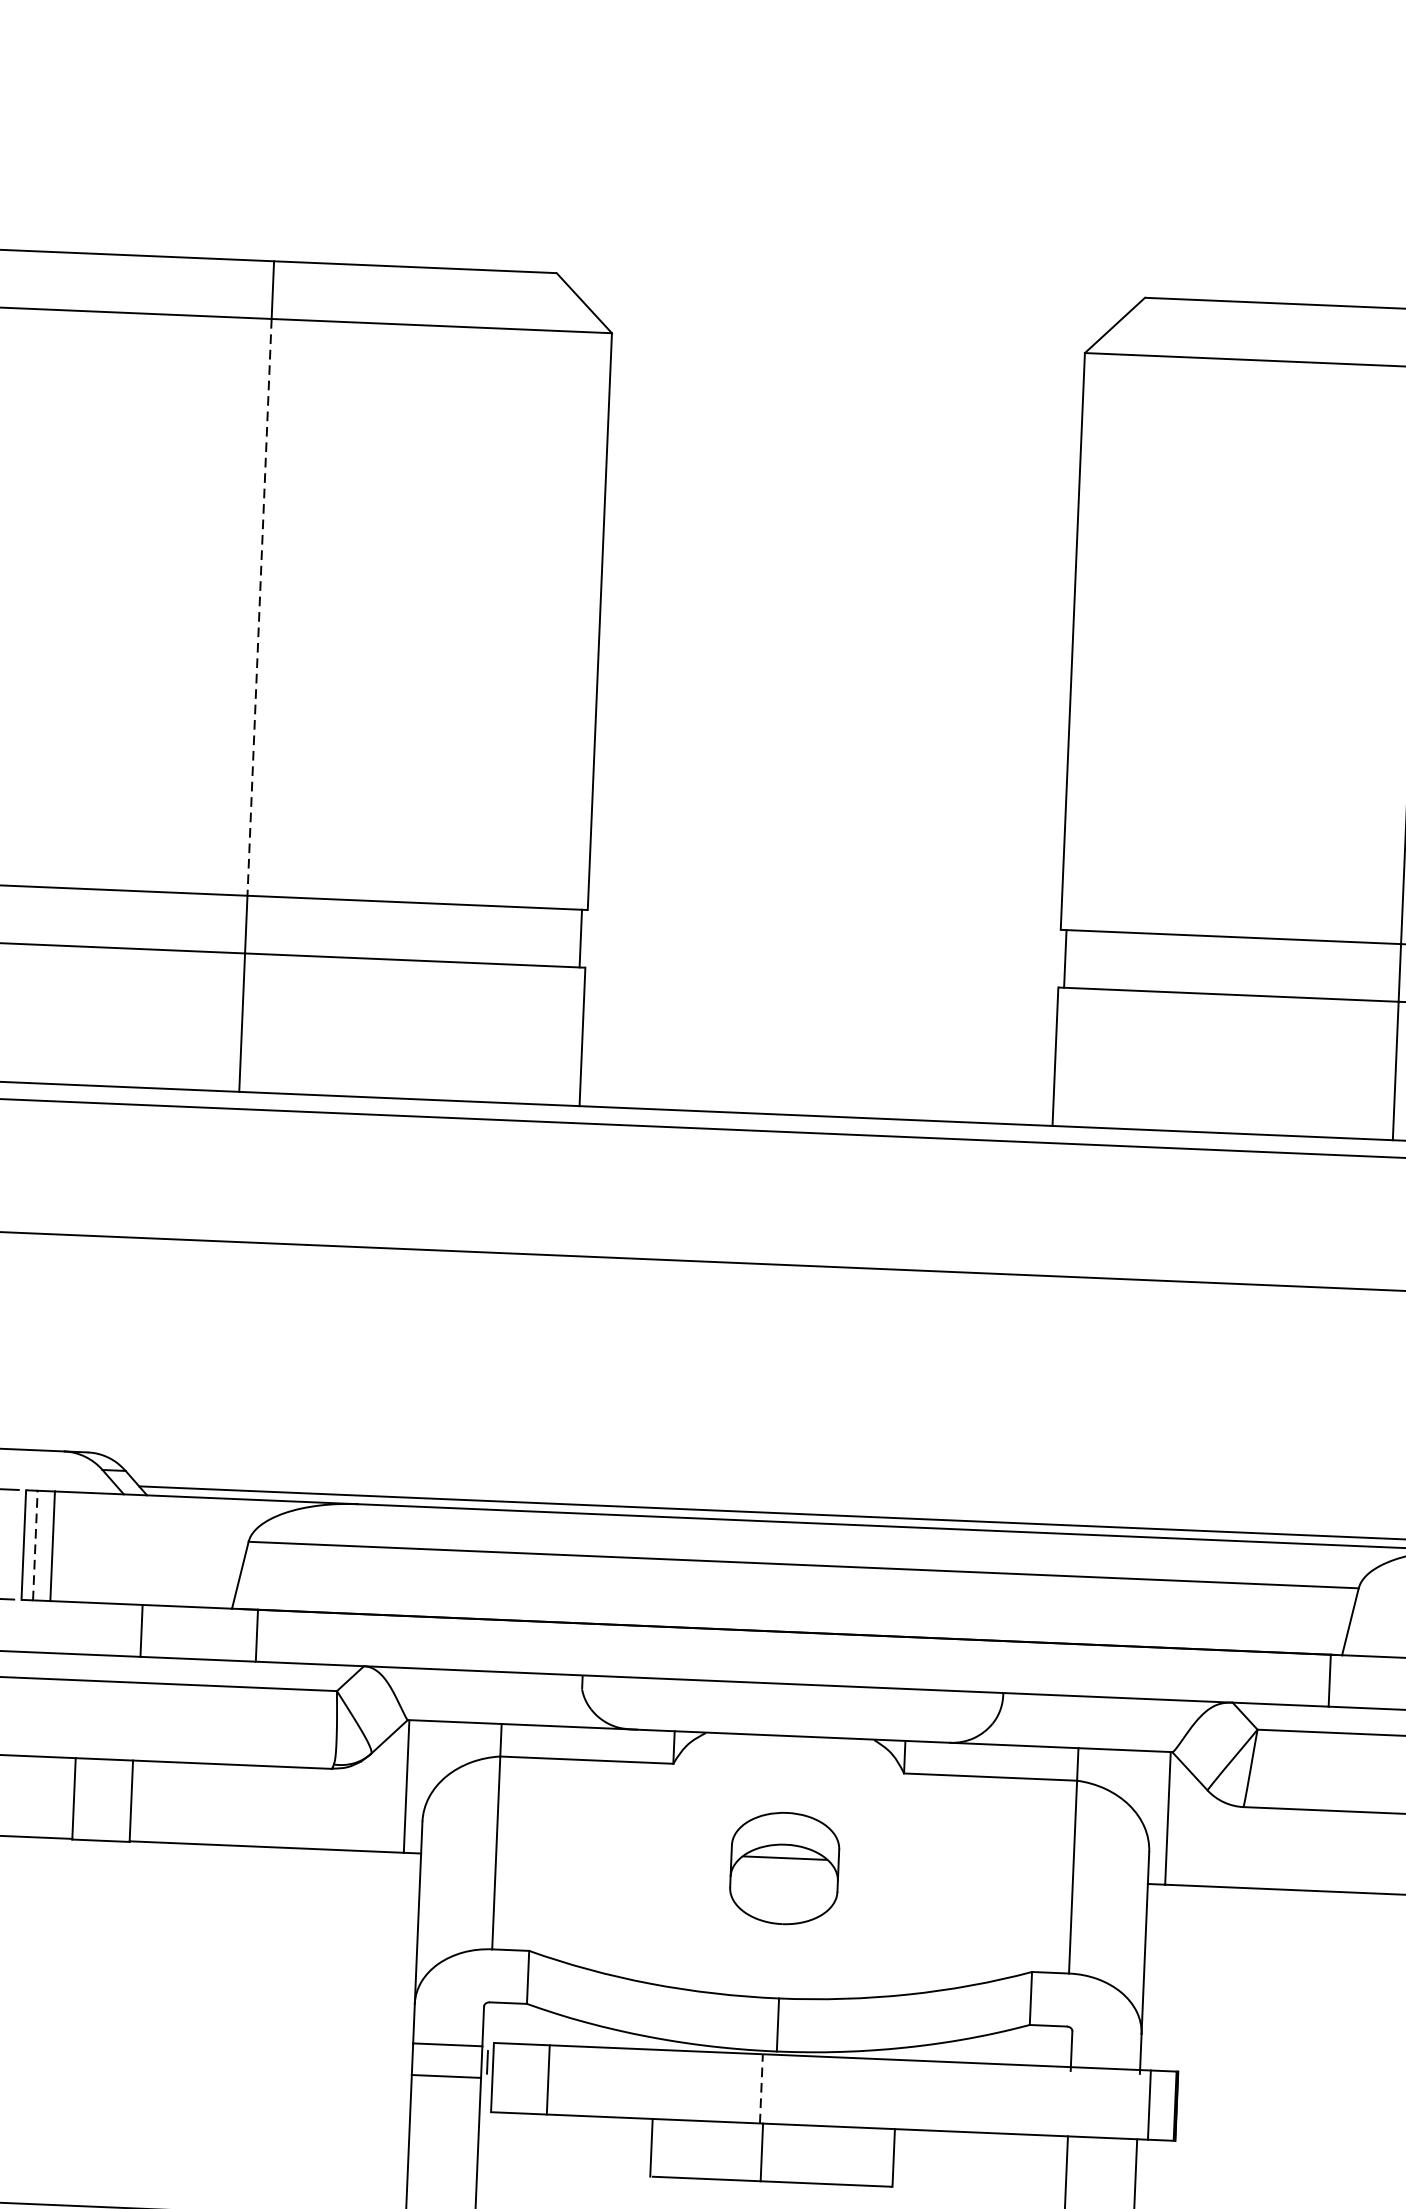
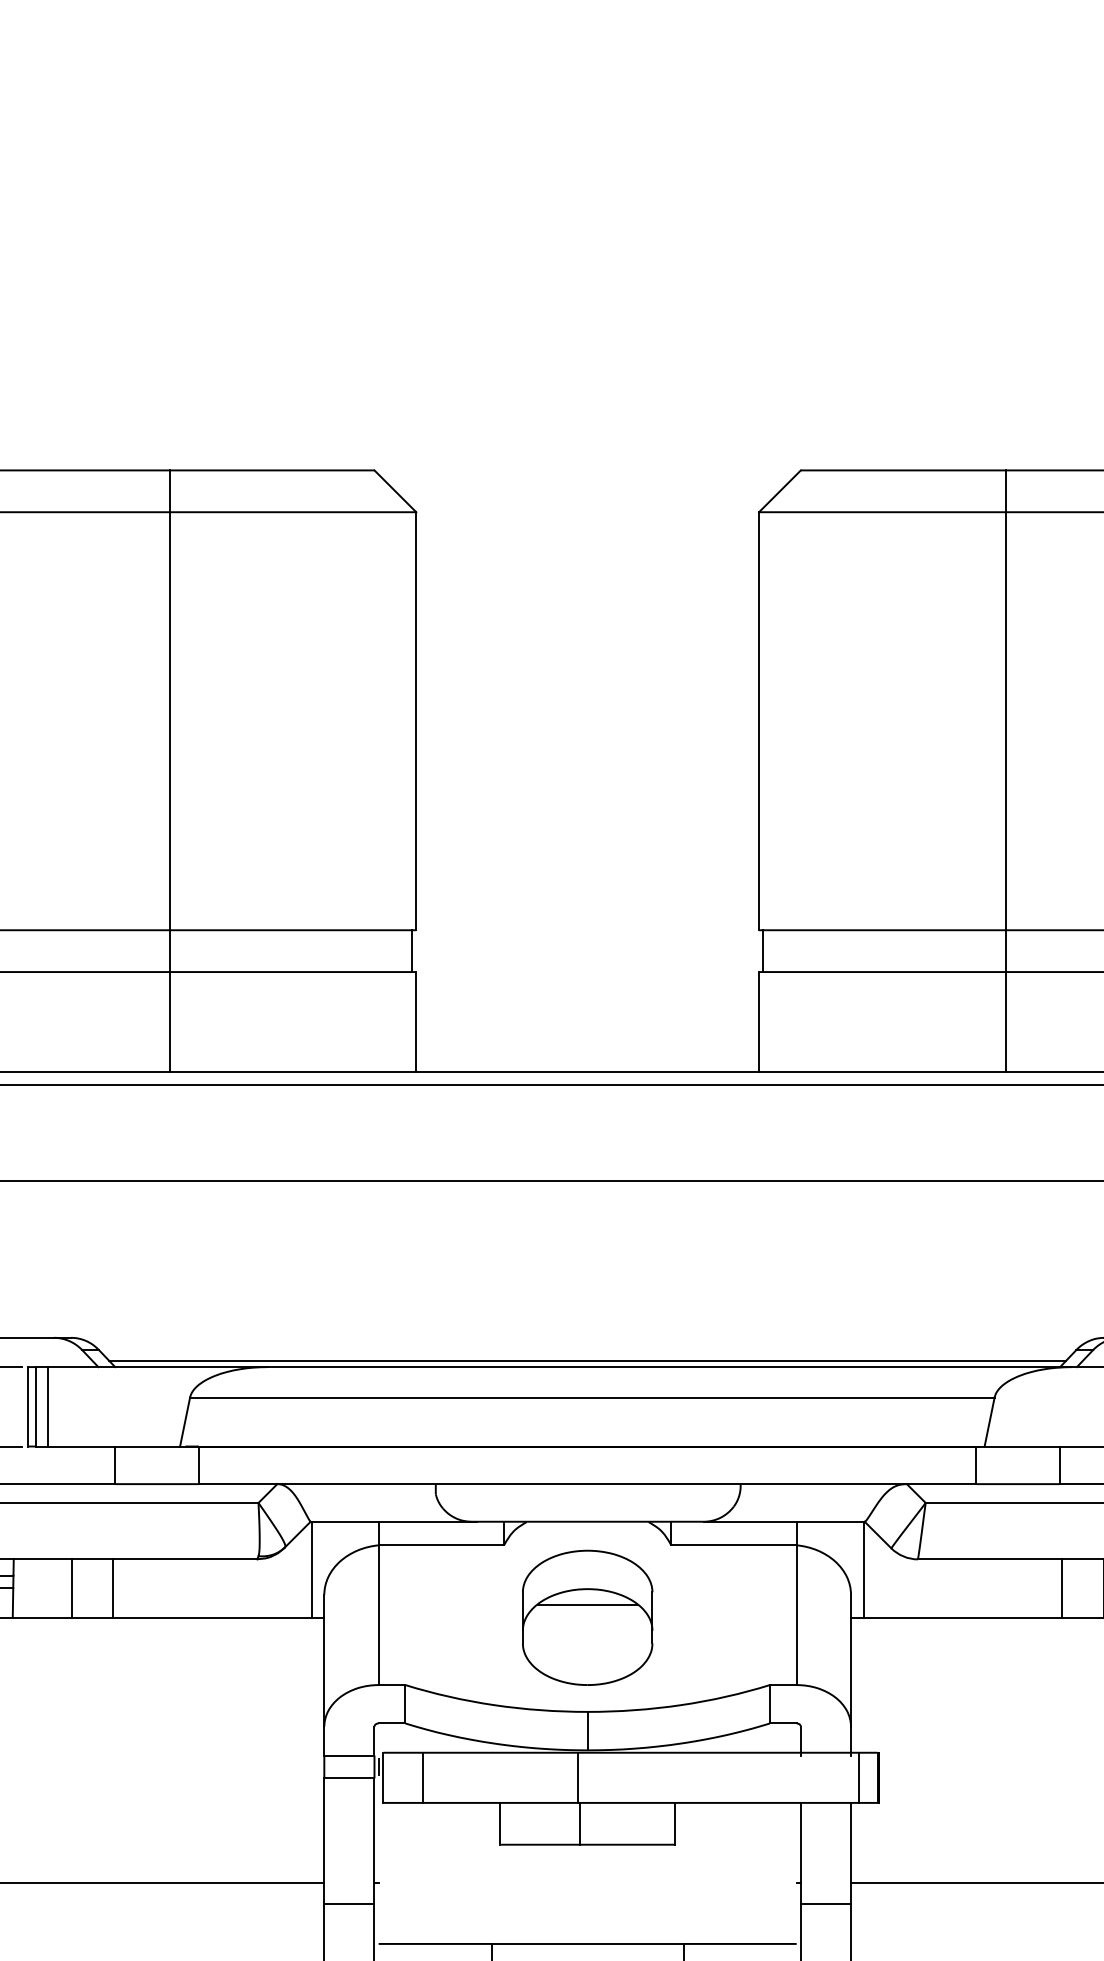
line: (259, 607) -> (169, 721), dashed -> solid
line: (34, 1545) -> (35, 1406), dashed -> solid
part: (784, 1868) -> (587, 1617), size x1.67
line: (761, 2088) -> (577, 1777), dashed -> solid

